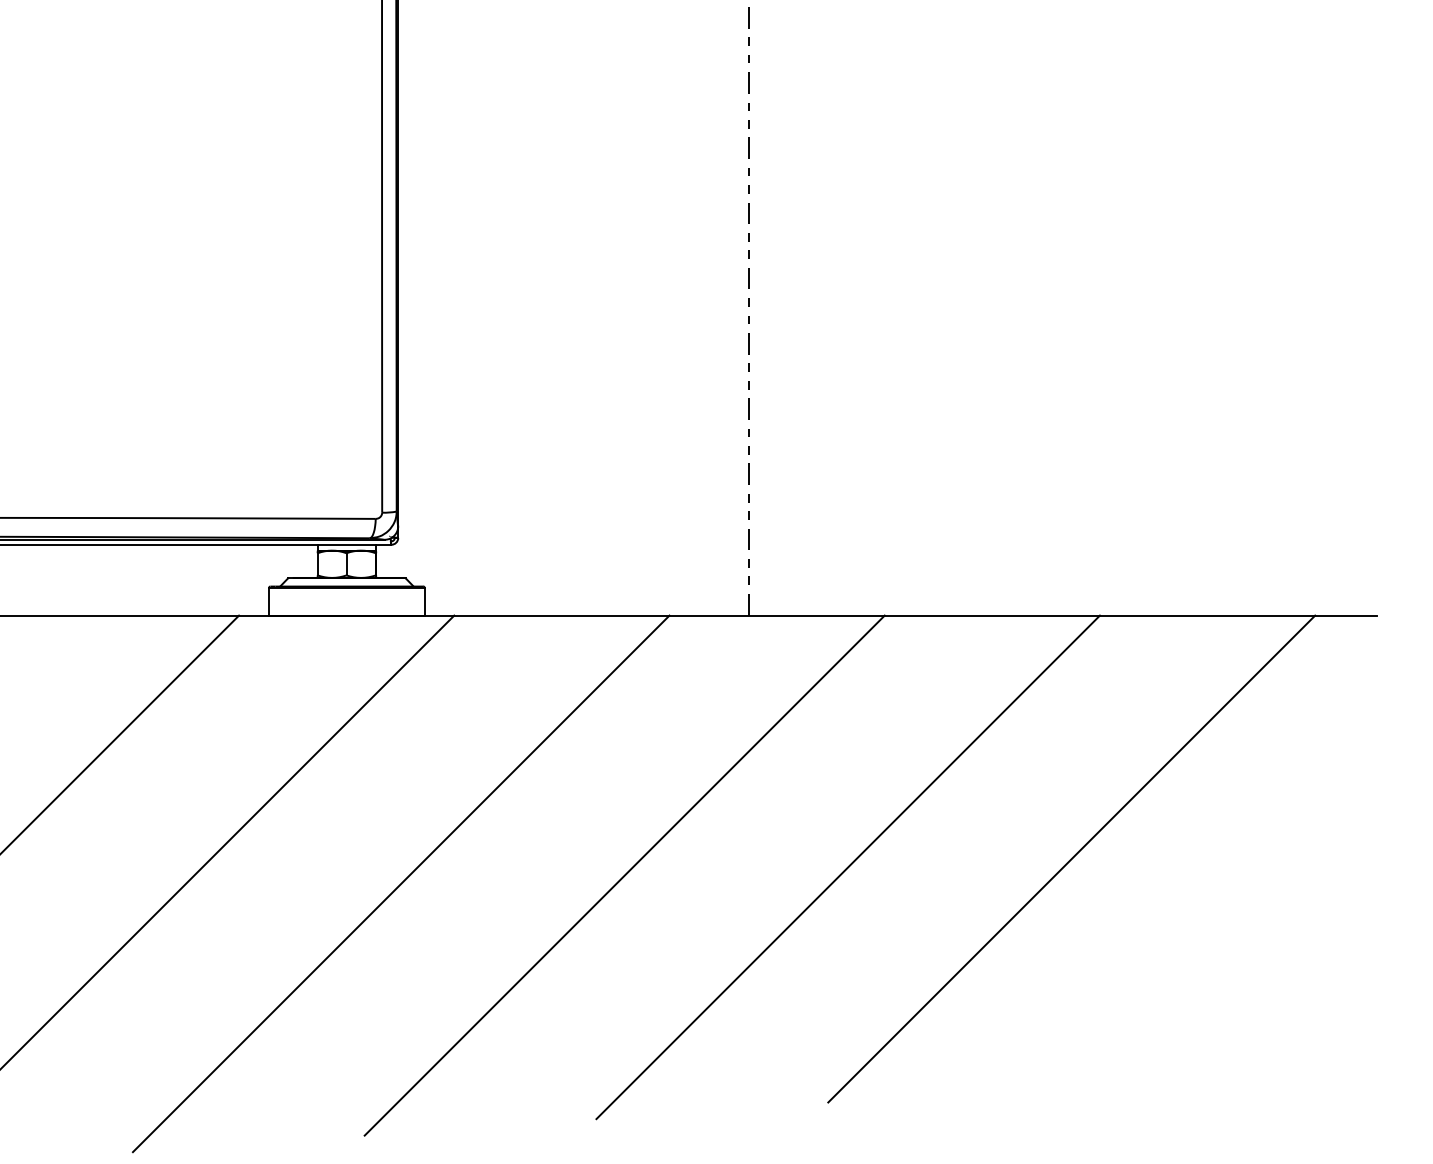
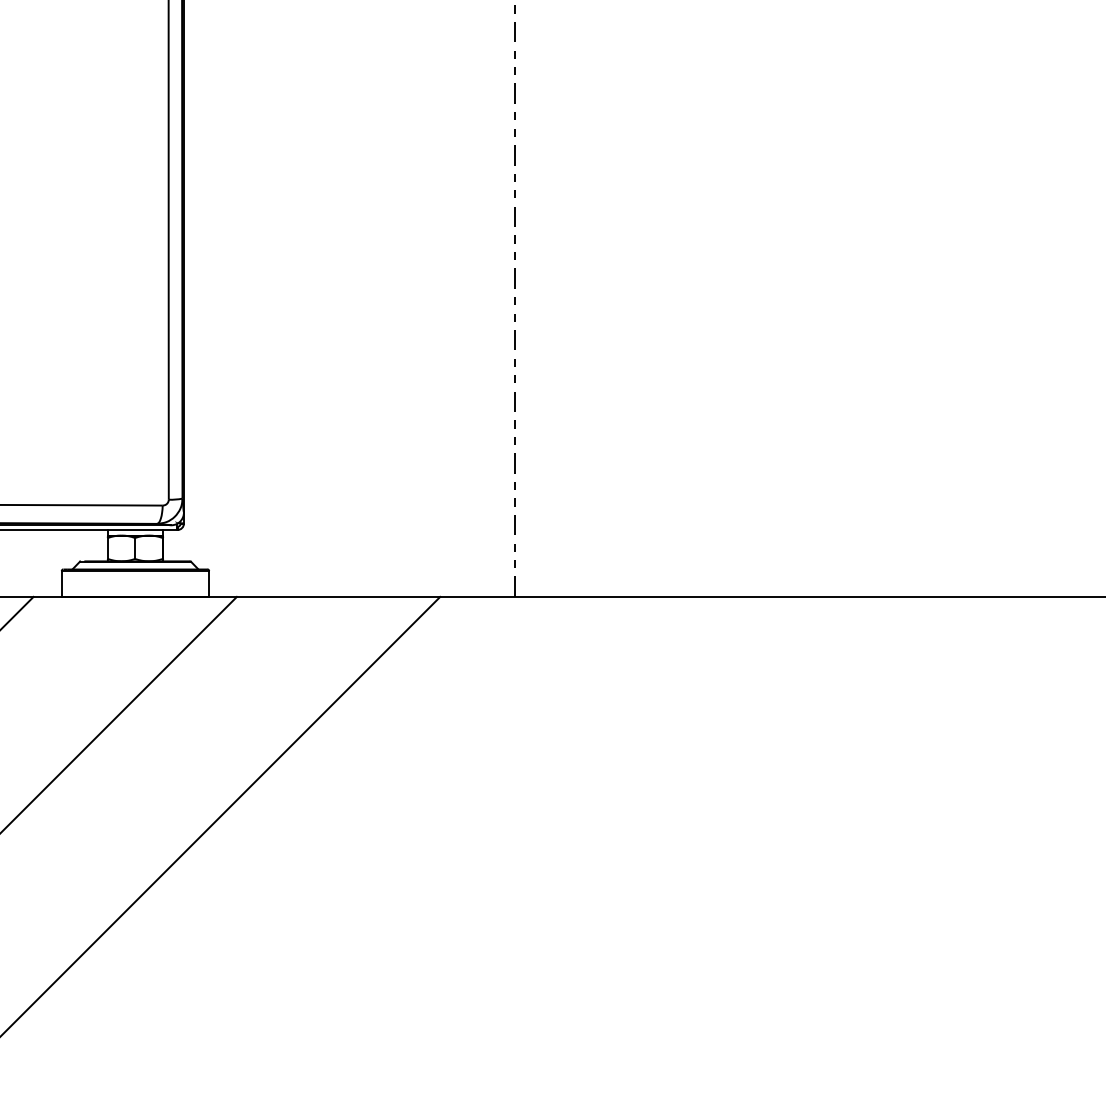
line: (1071, 858) -> (819, 826), removed
line: (847, 867) -> (608, 834), removed
line: (624, 875) -> (397, 842), removed

